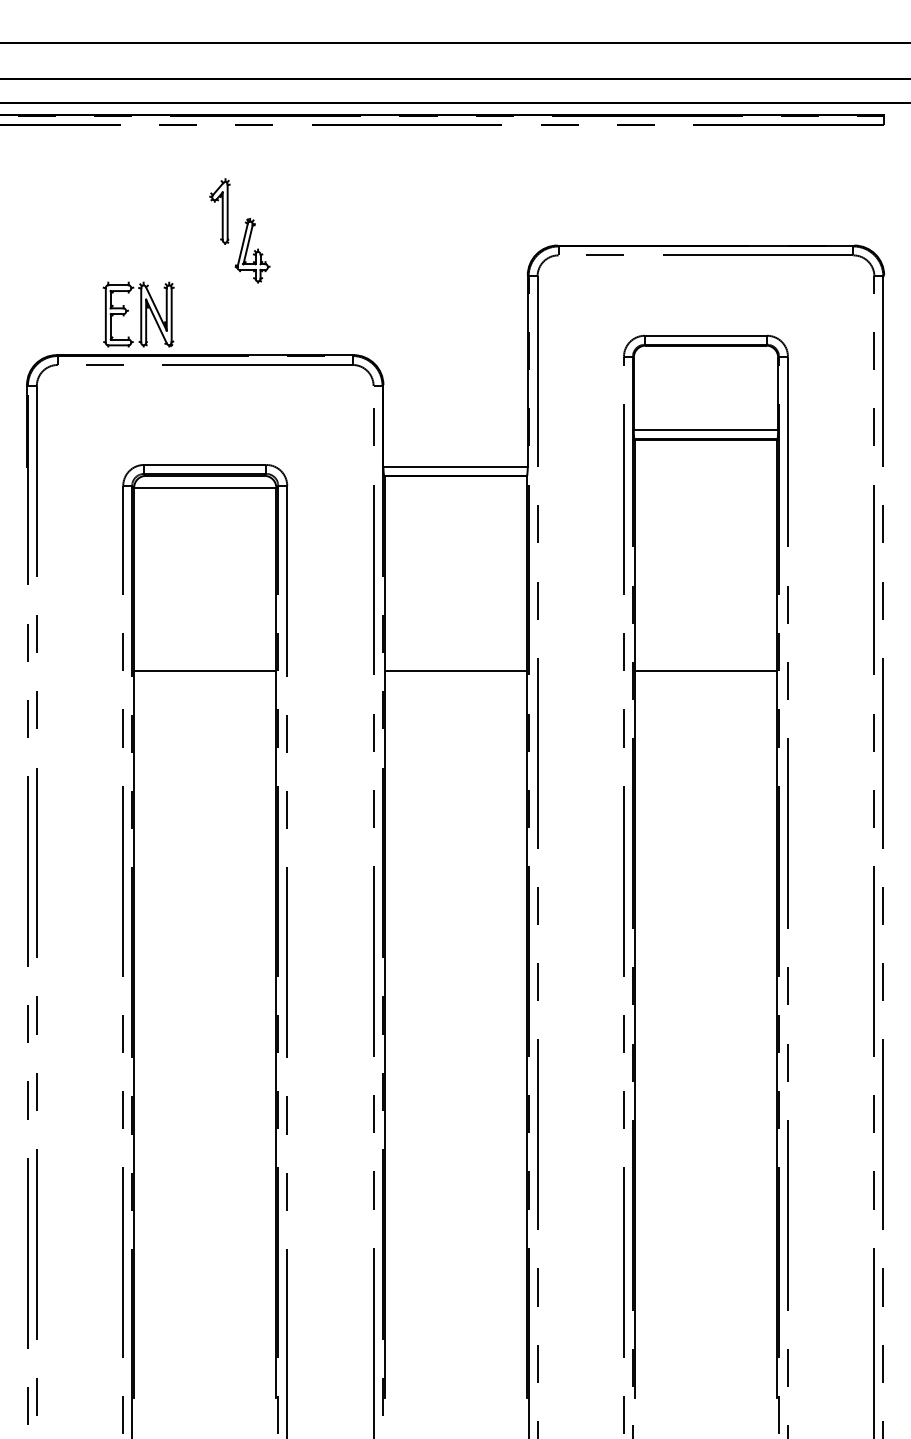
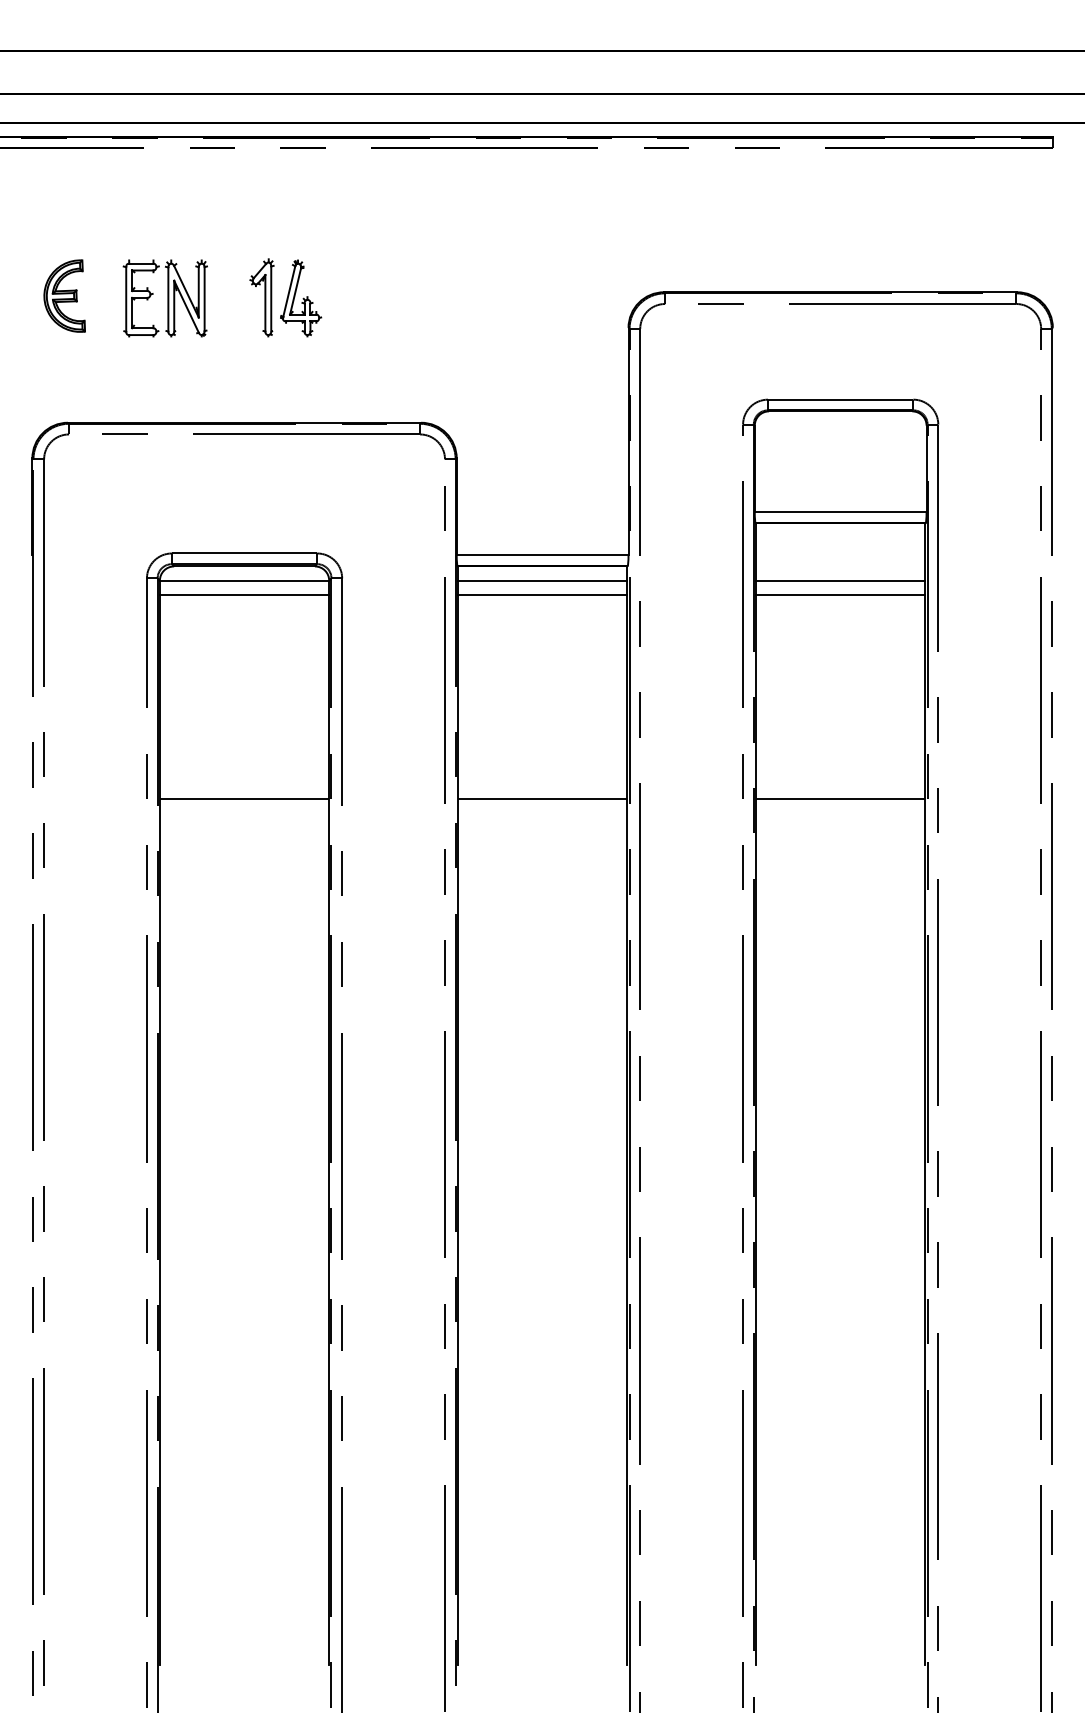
part: (219, 211) -> (261, 297), moved
part: (53, 248) -> (64, 295), added
part: (137, 314) -> (164, 298), moved
line: (455, 487) -> (542, 580), added
line: (705, 487) -> (840, 580), added
line: (205, 500) -> (244, 595), added
line: (455, 500) -> (542, 595), added
line: (705, 500) -> (840, 595), added

